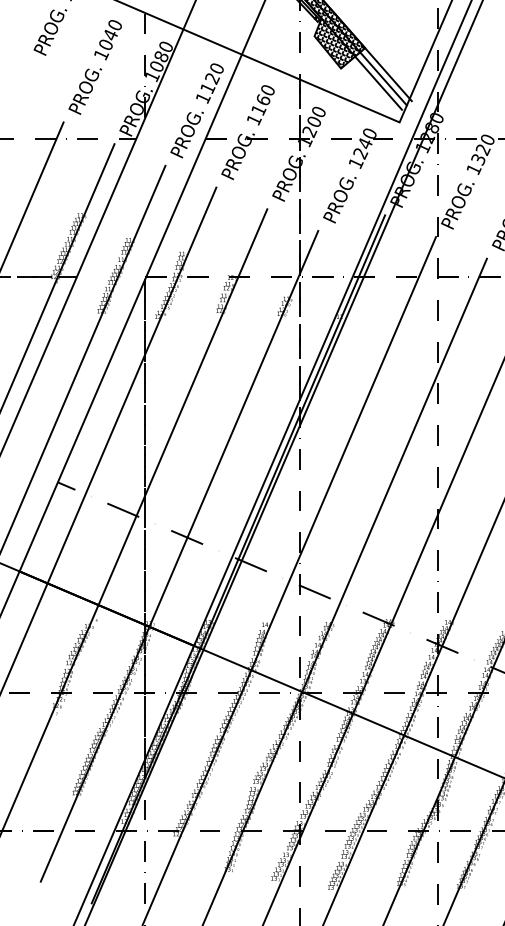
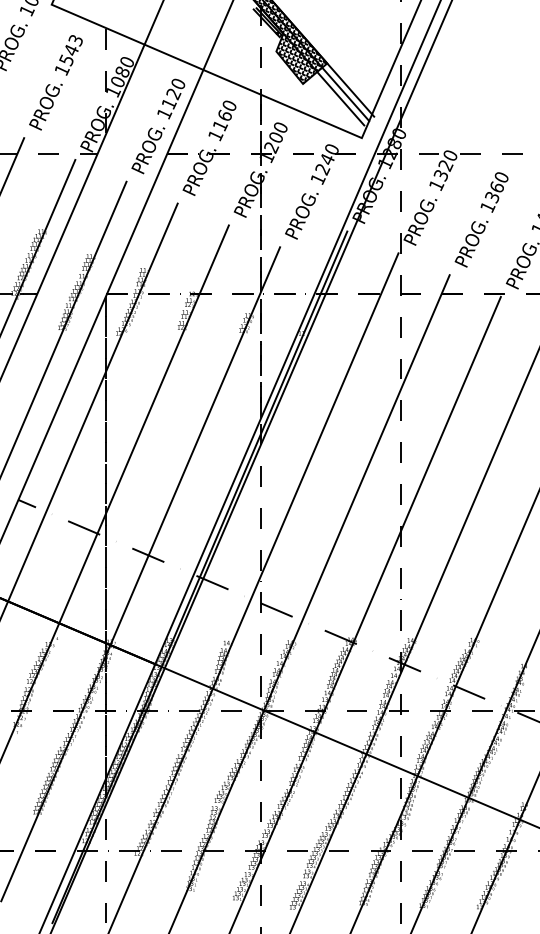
text: (109, 35) -> (70, 50), 1040 -> 1543

